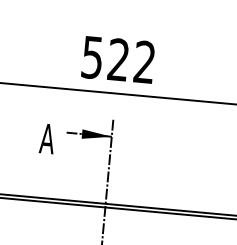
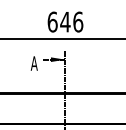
text: (118, 58) -> (65, 21), 522 -> 646

